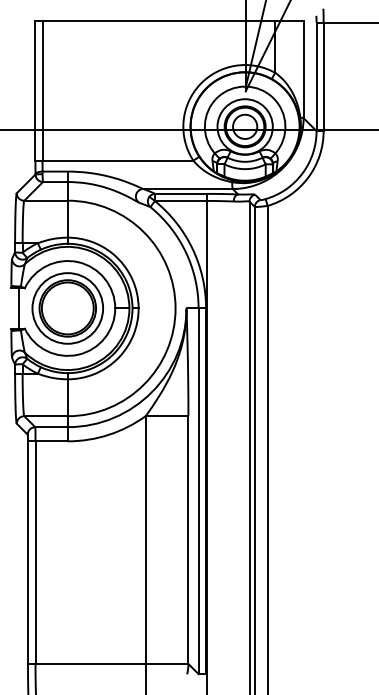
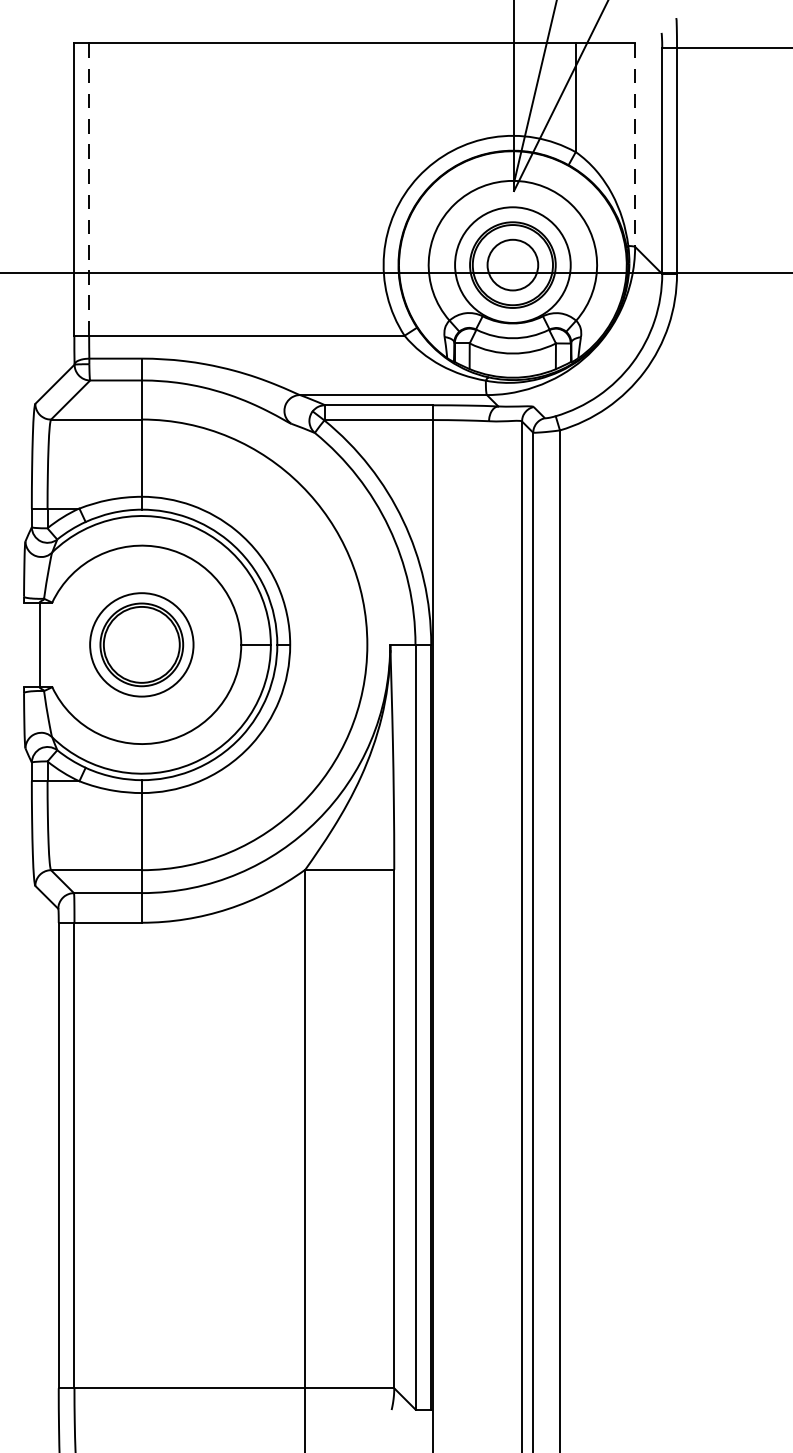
line: (303, 69) -> (634, 145), solid -> dashed
line: (42, 90) -> (89, 189), solid -> dashed
part: (67, 308) -> (141, 644), size x0.7

